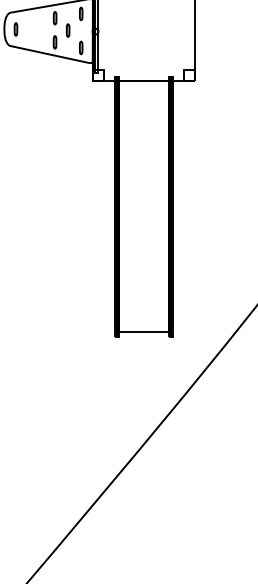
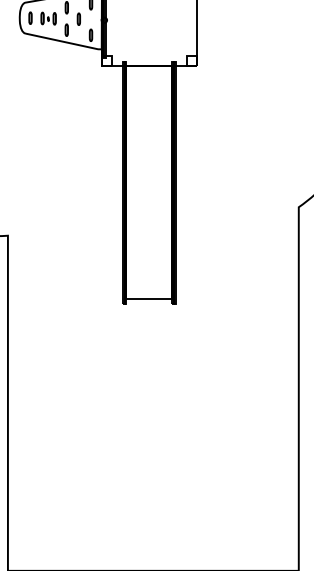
part: (35, 29) -> (48, 18), added

